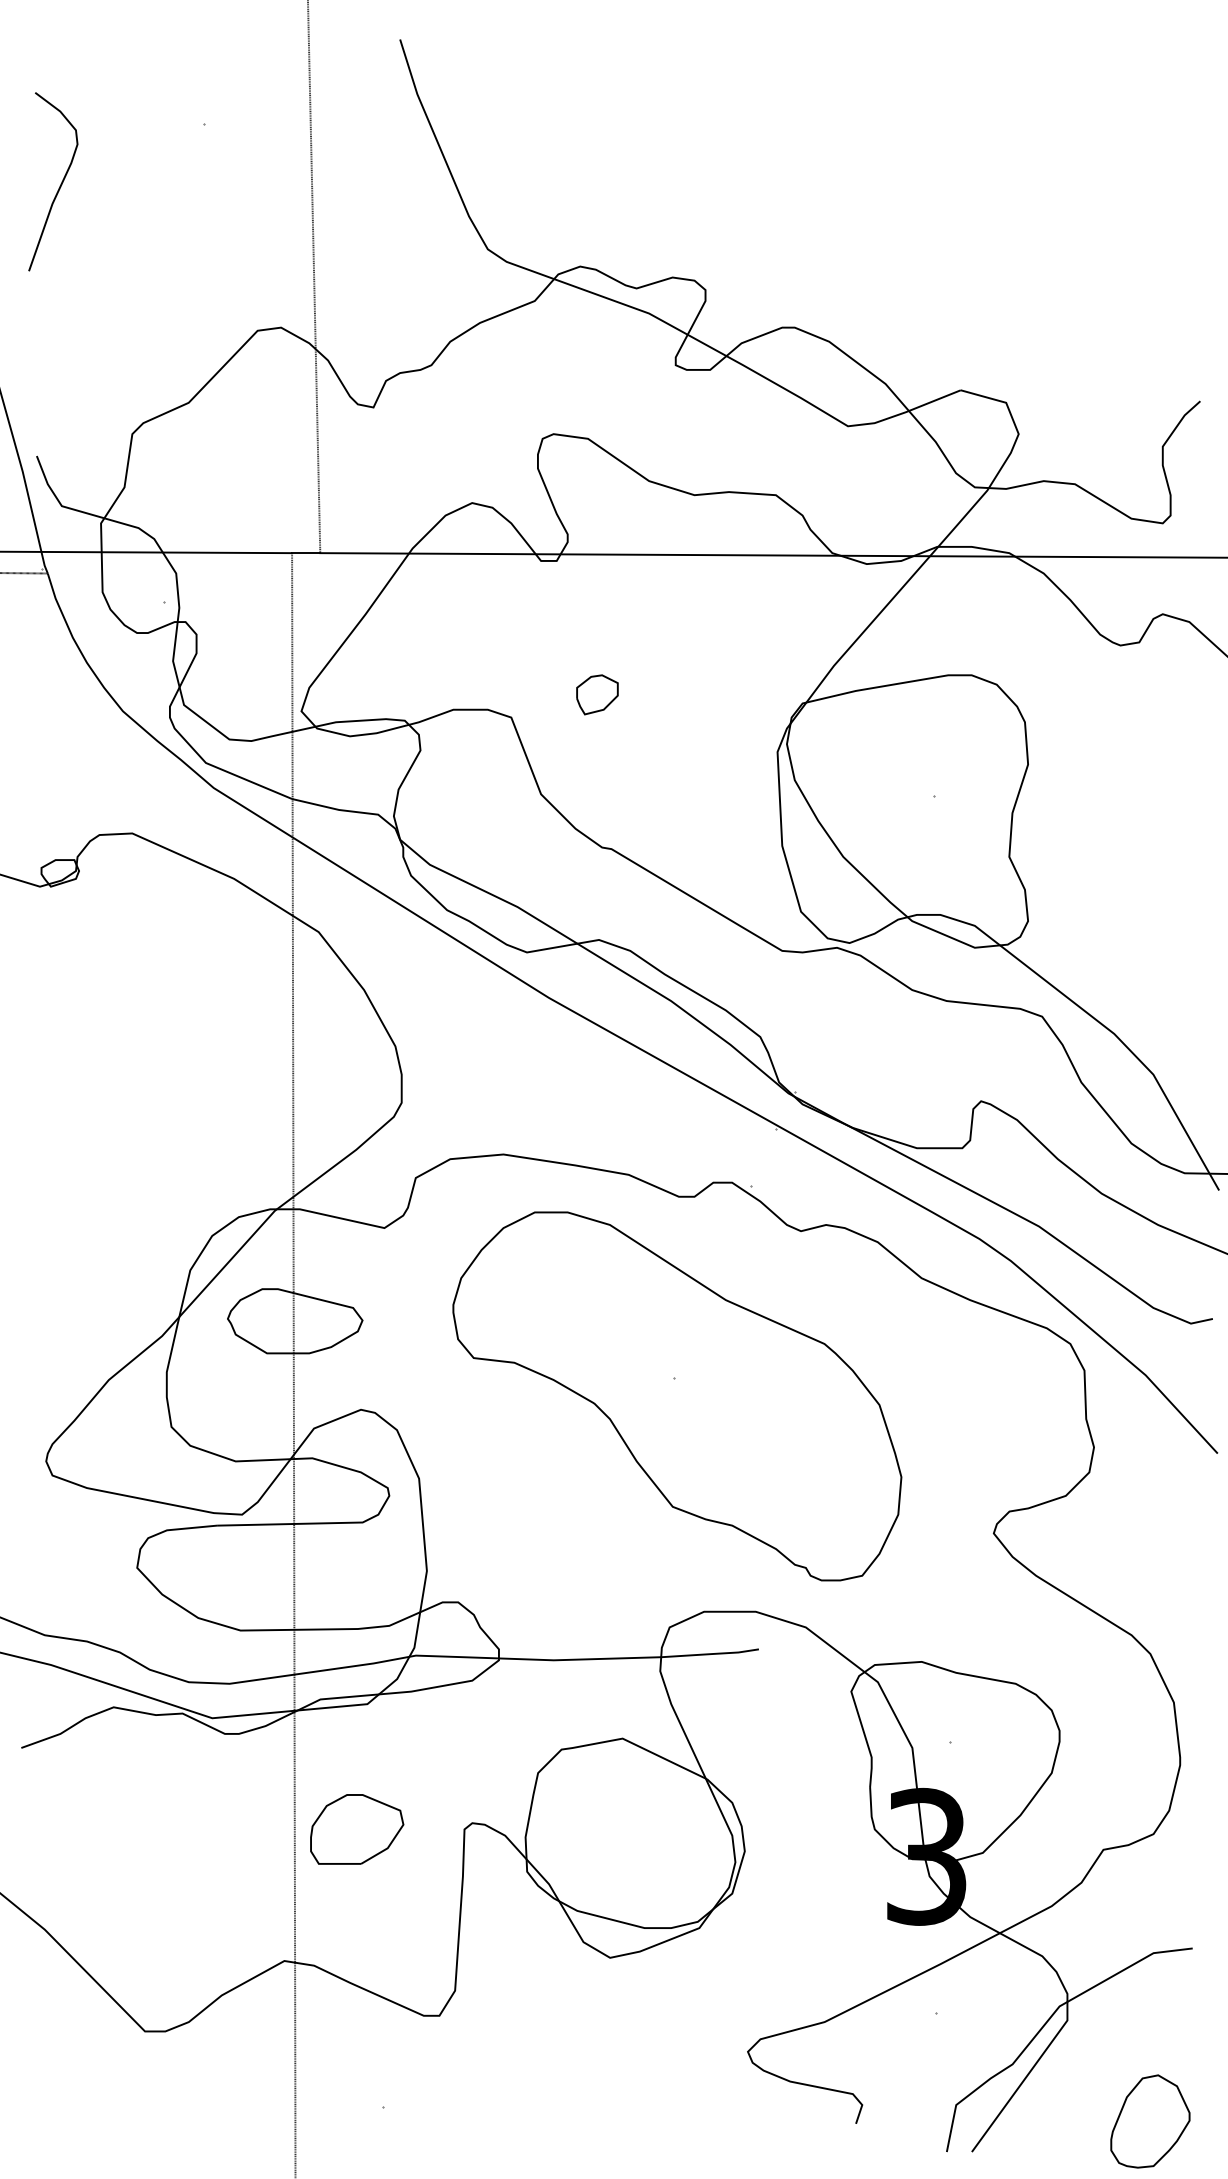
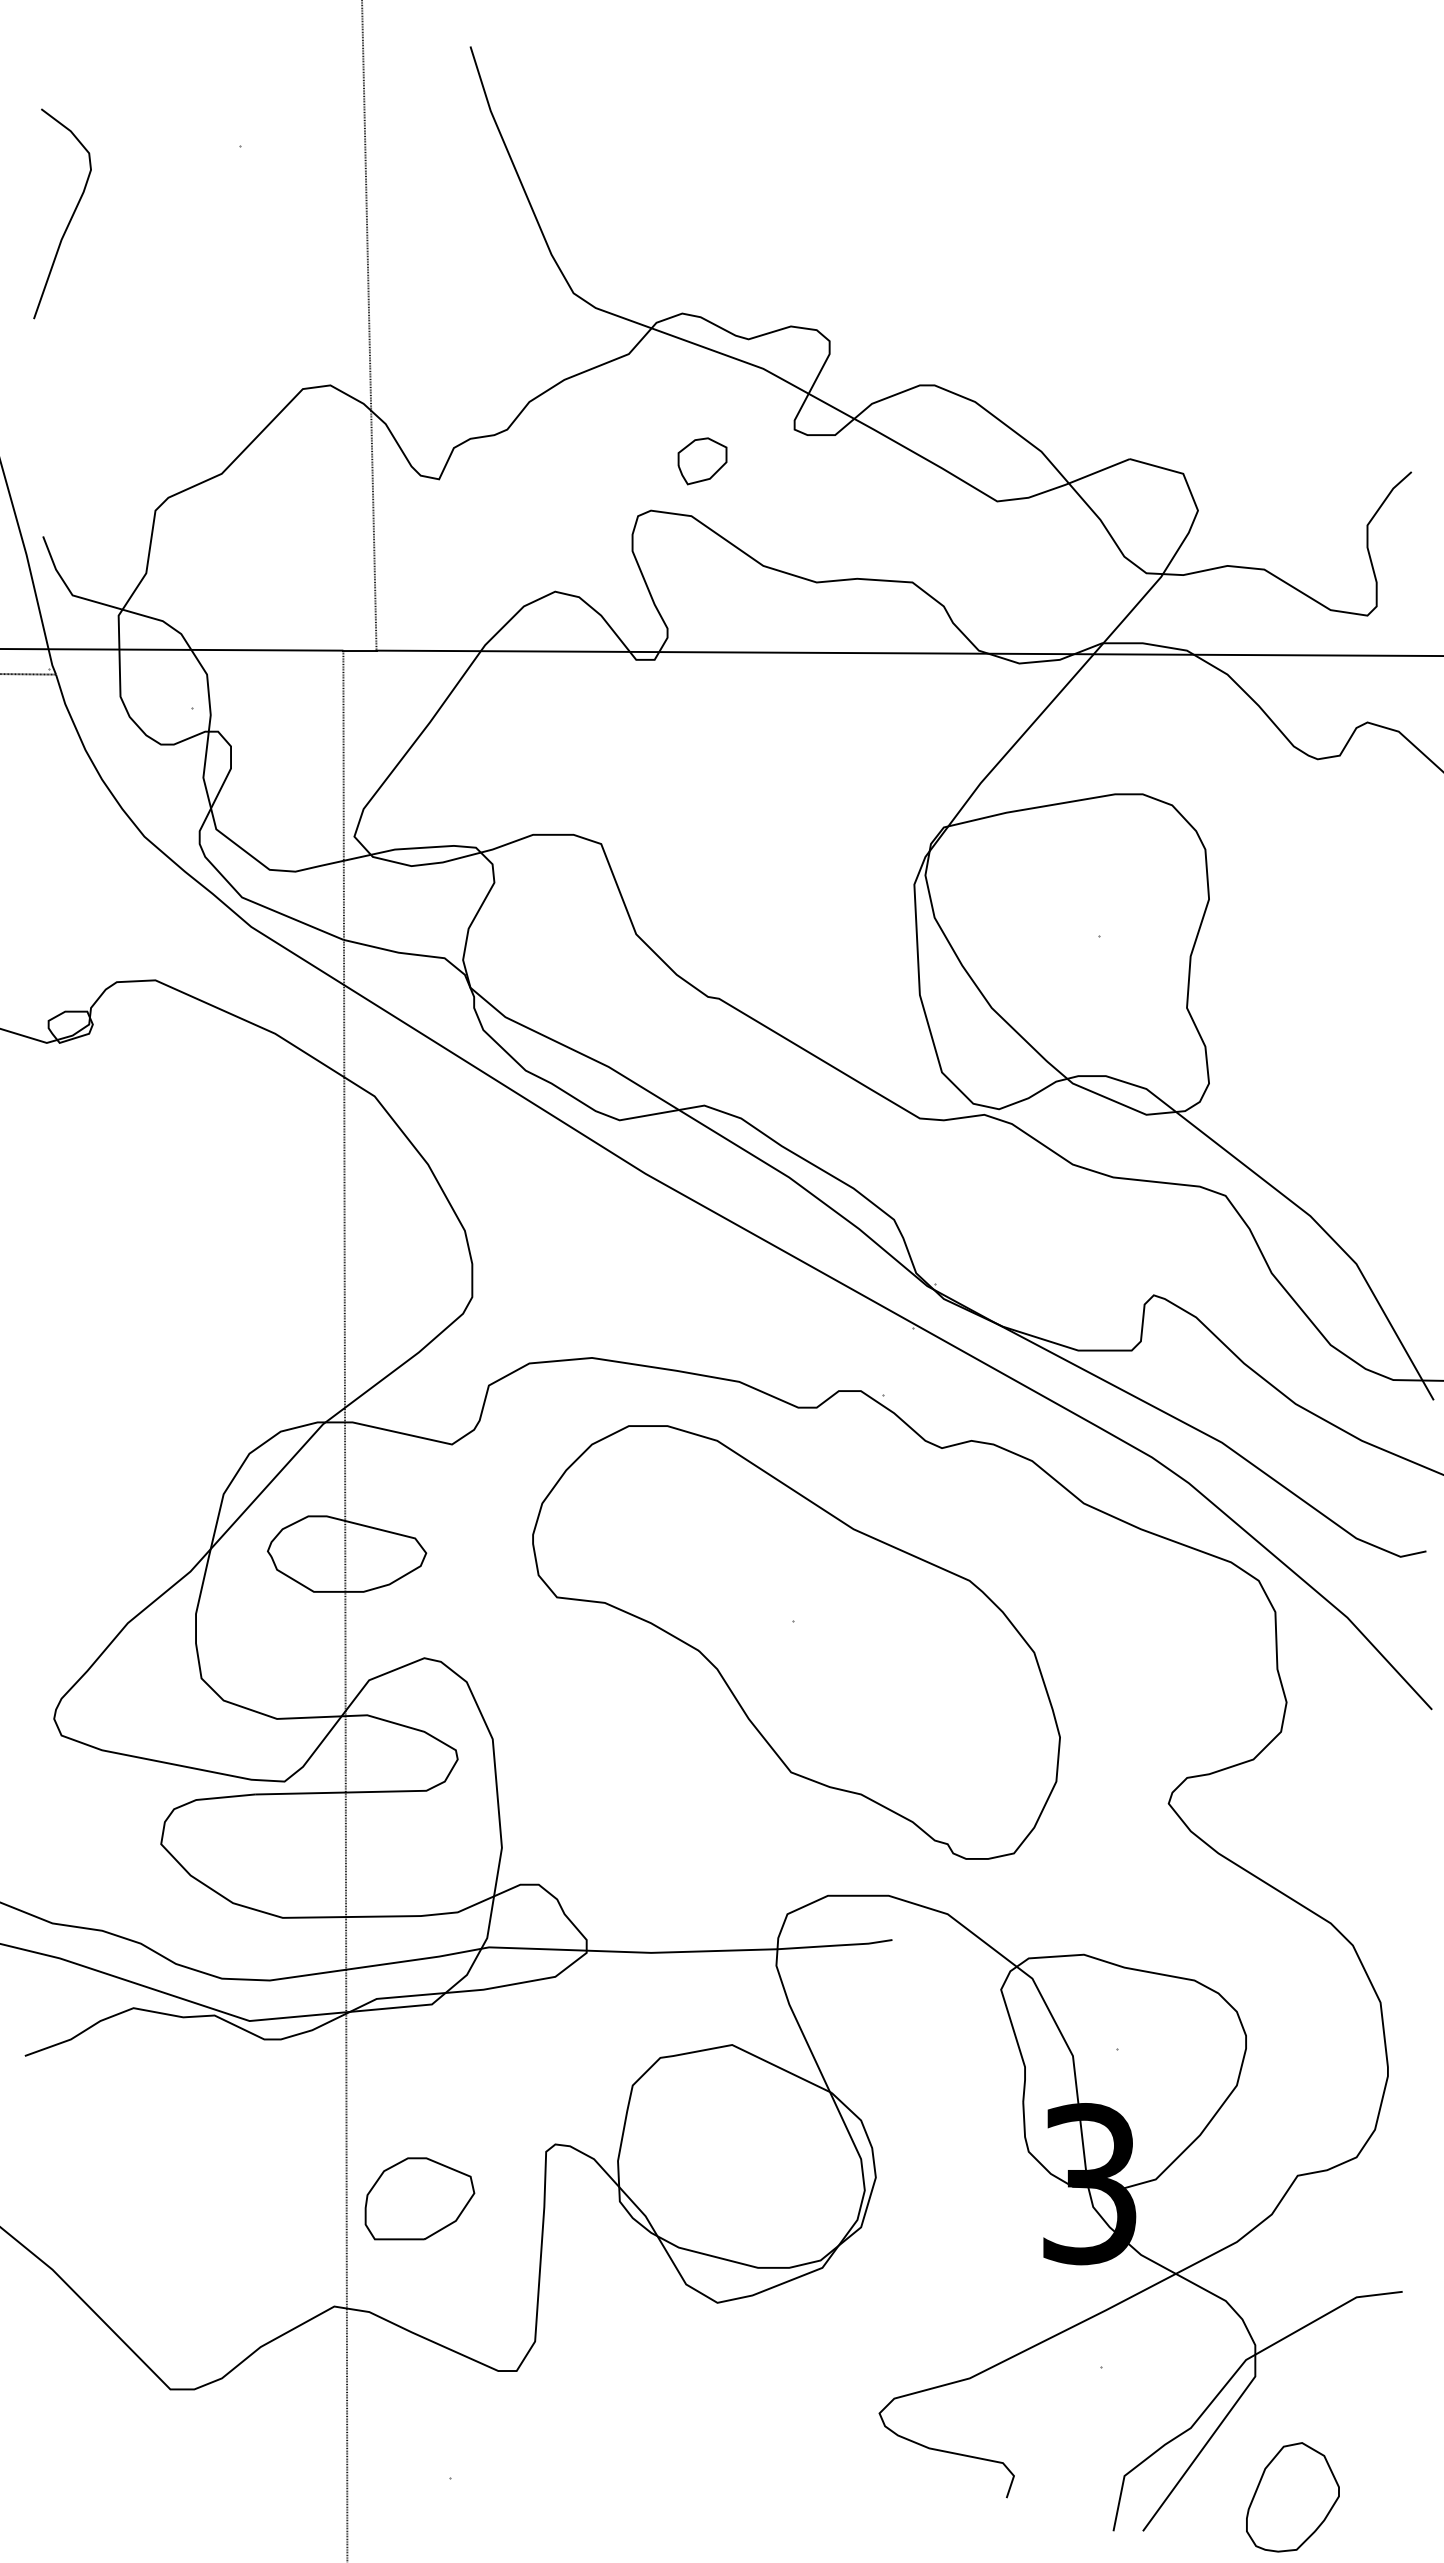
part: (597, 695) -> (702, 461), moved
part: (356, 1829) -> (419, 2198), moved
part: (1150, 2121) -> (1292, 2497), moved

